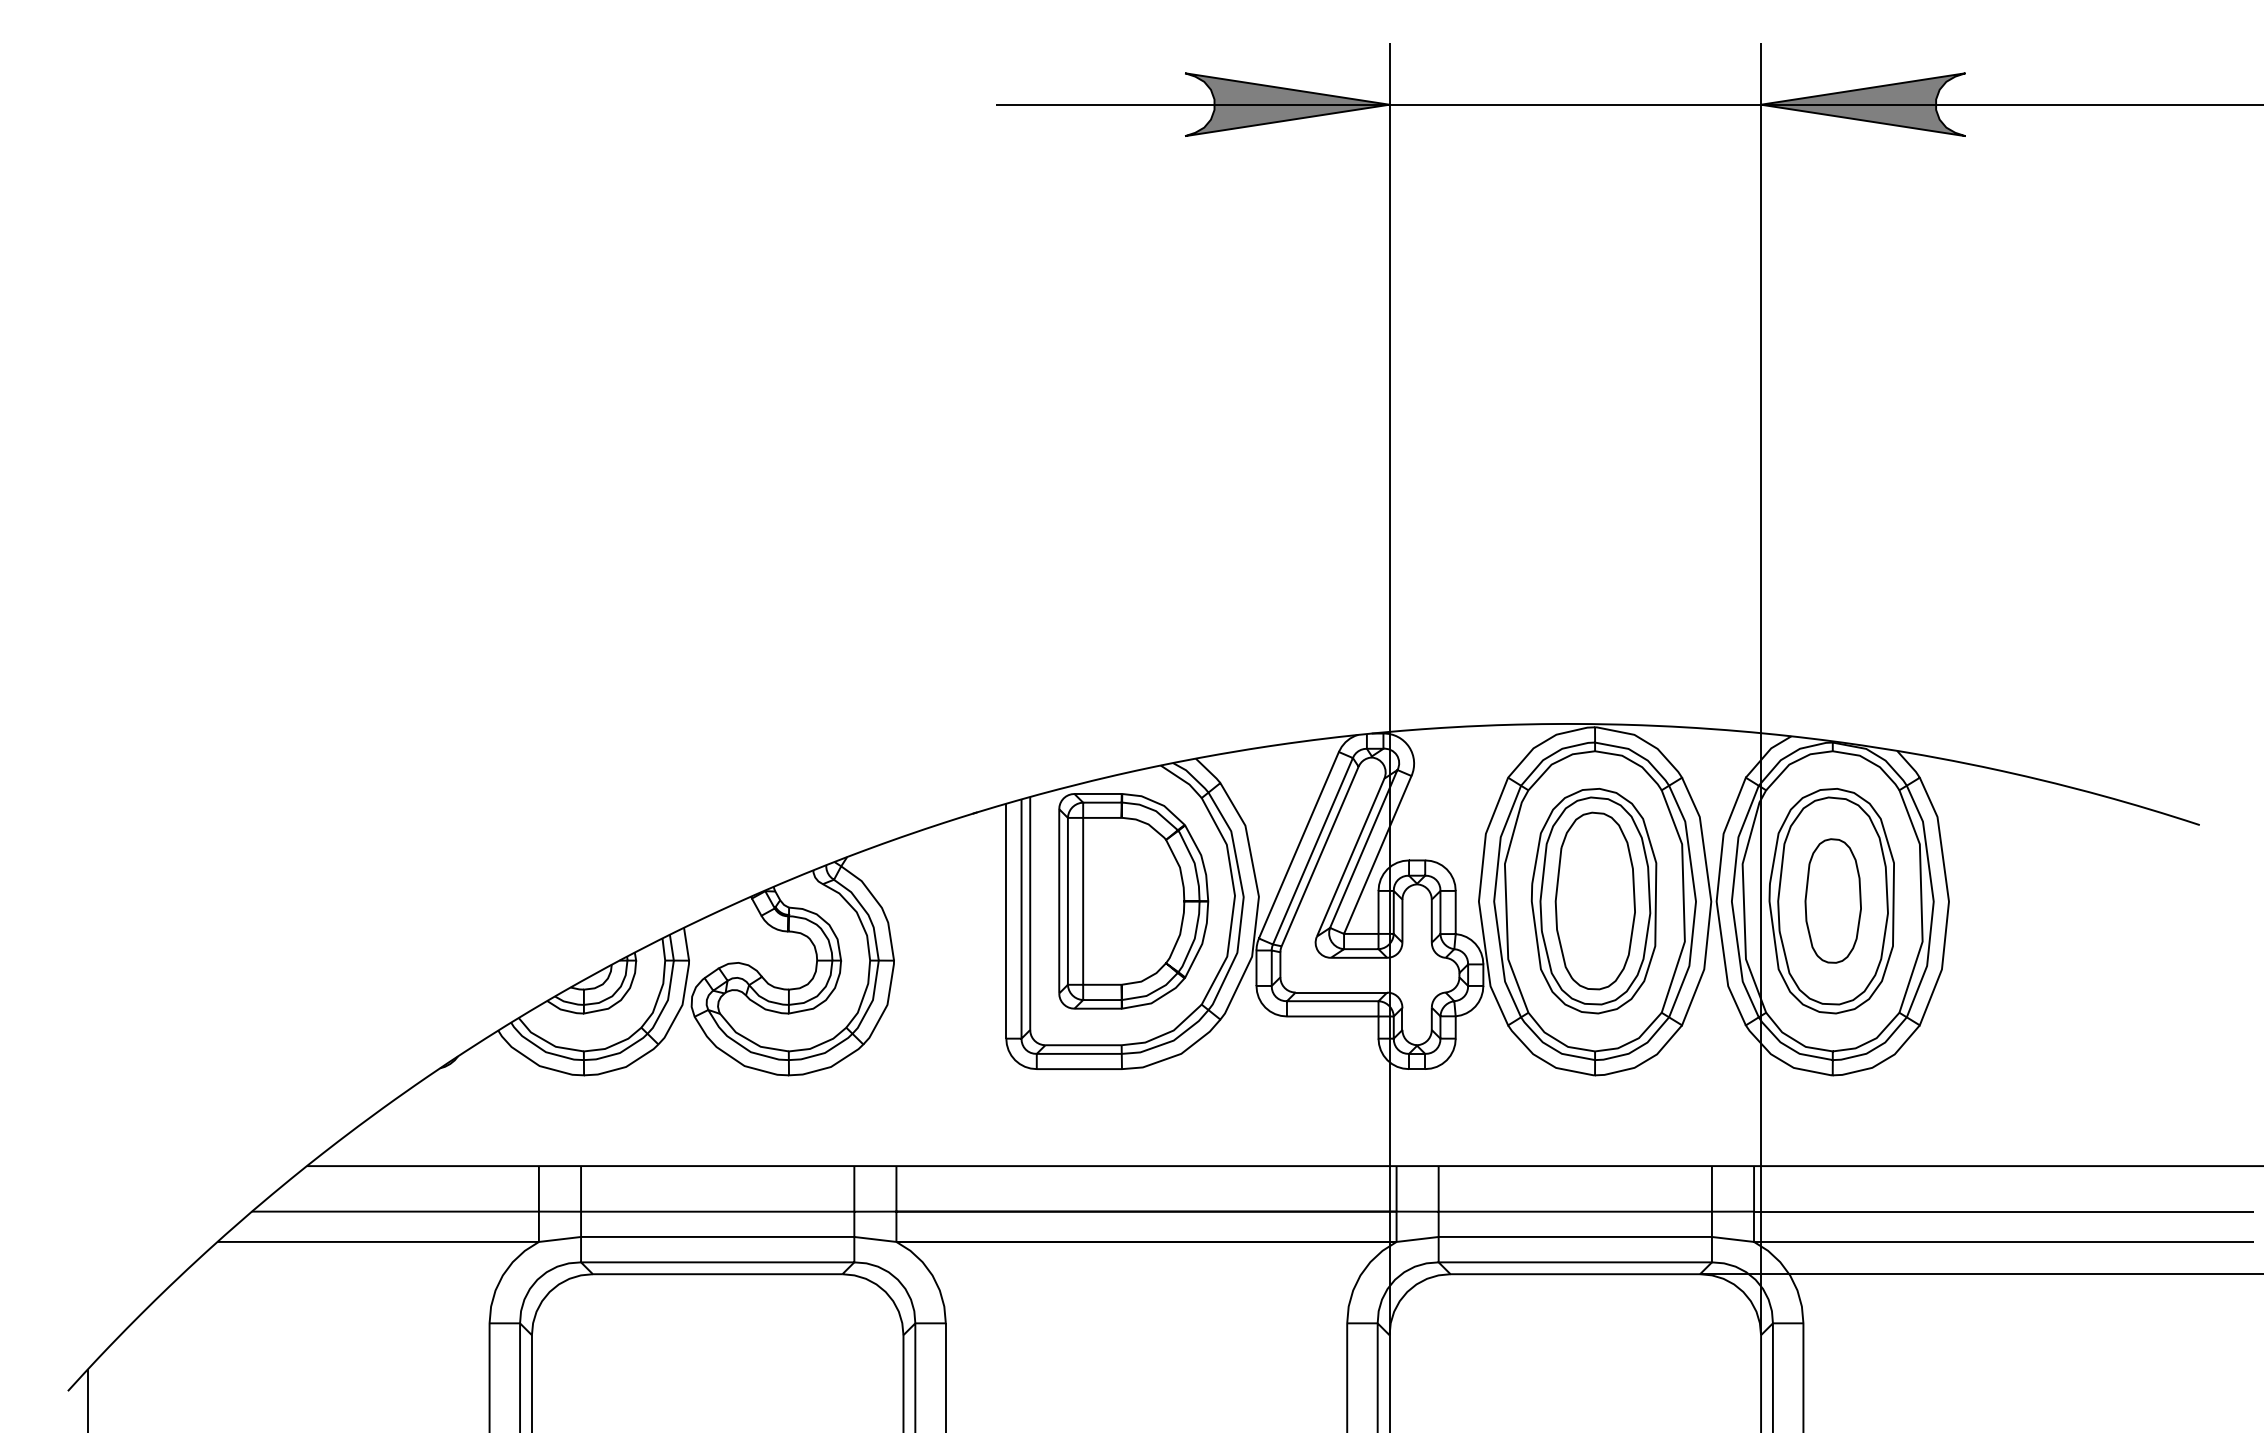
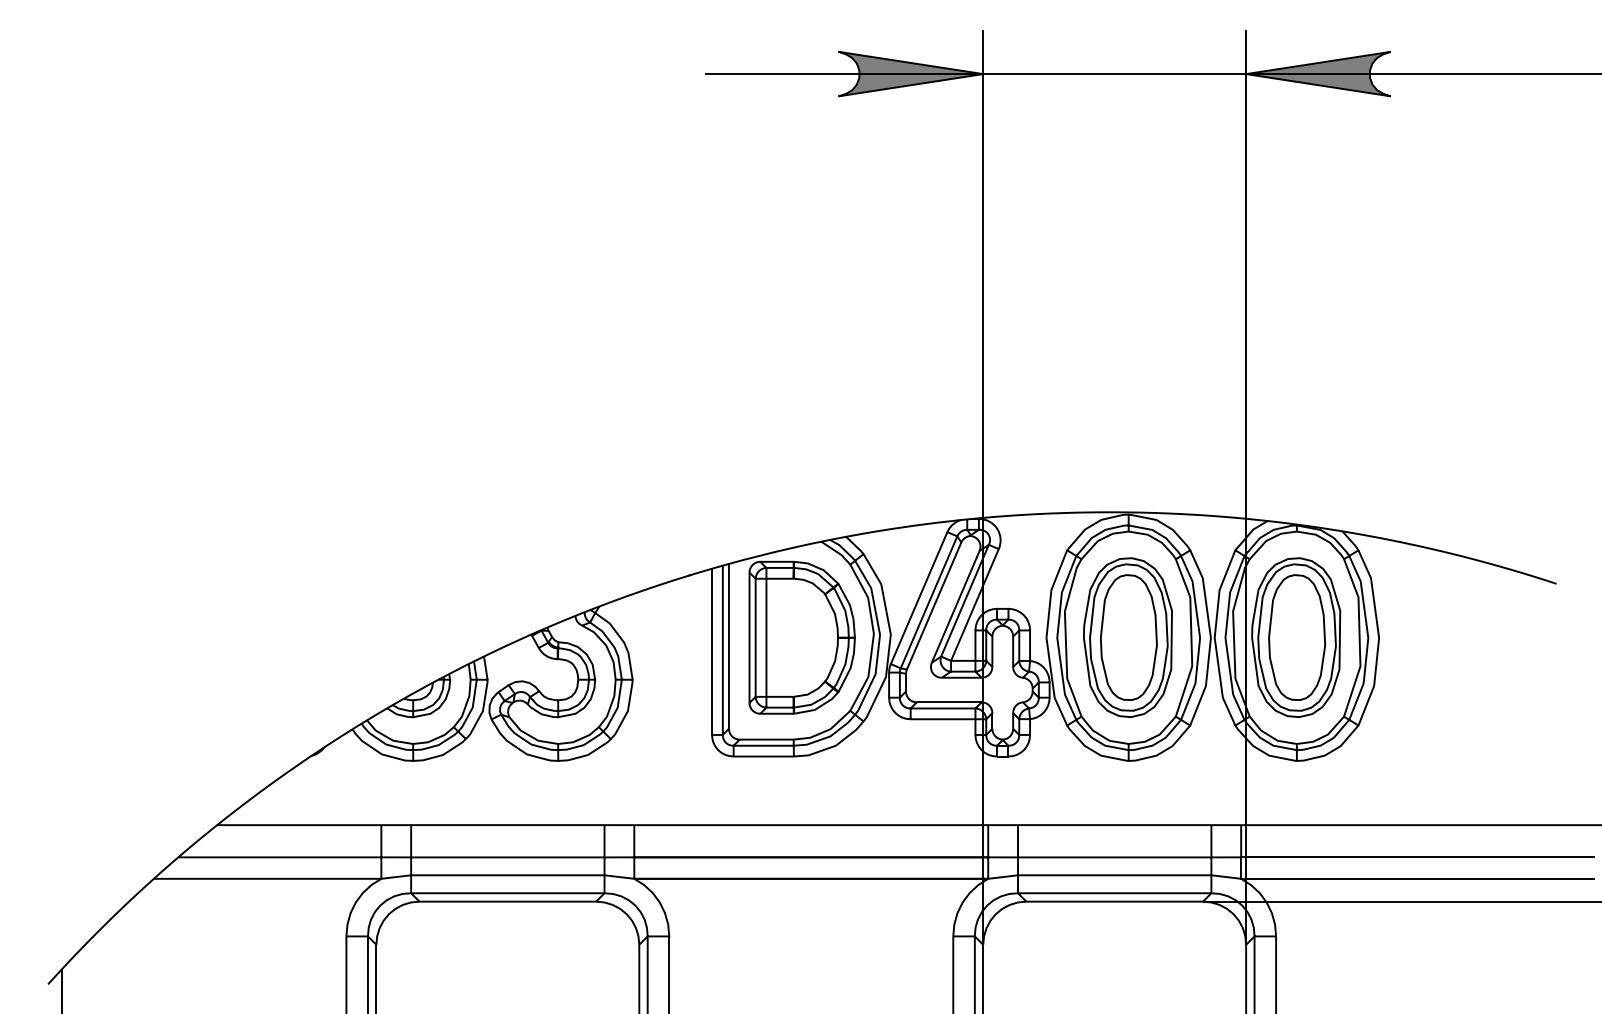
part: (1833, 900) -> (1297, 637), size x1.43

